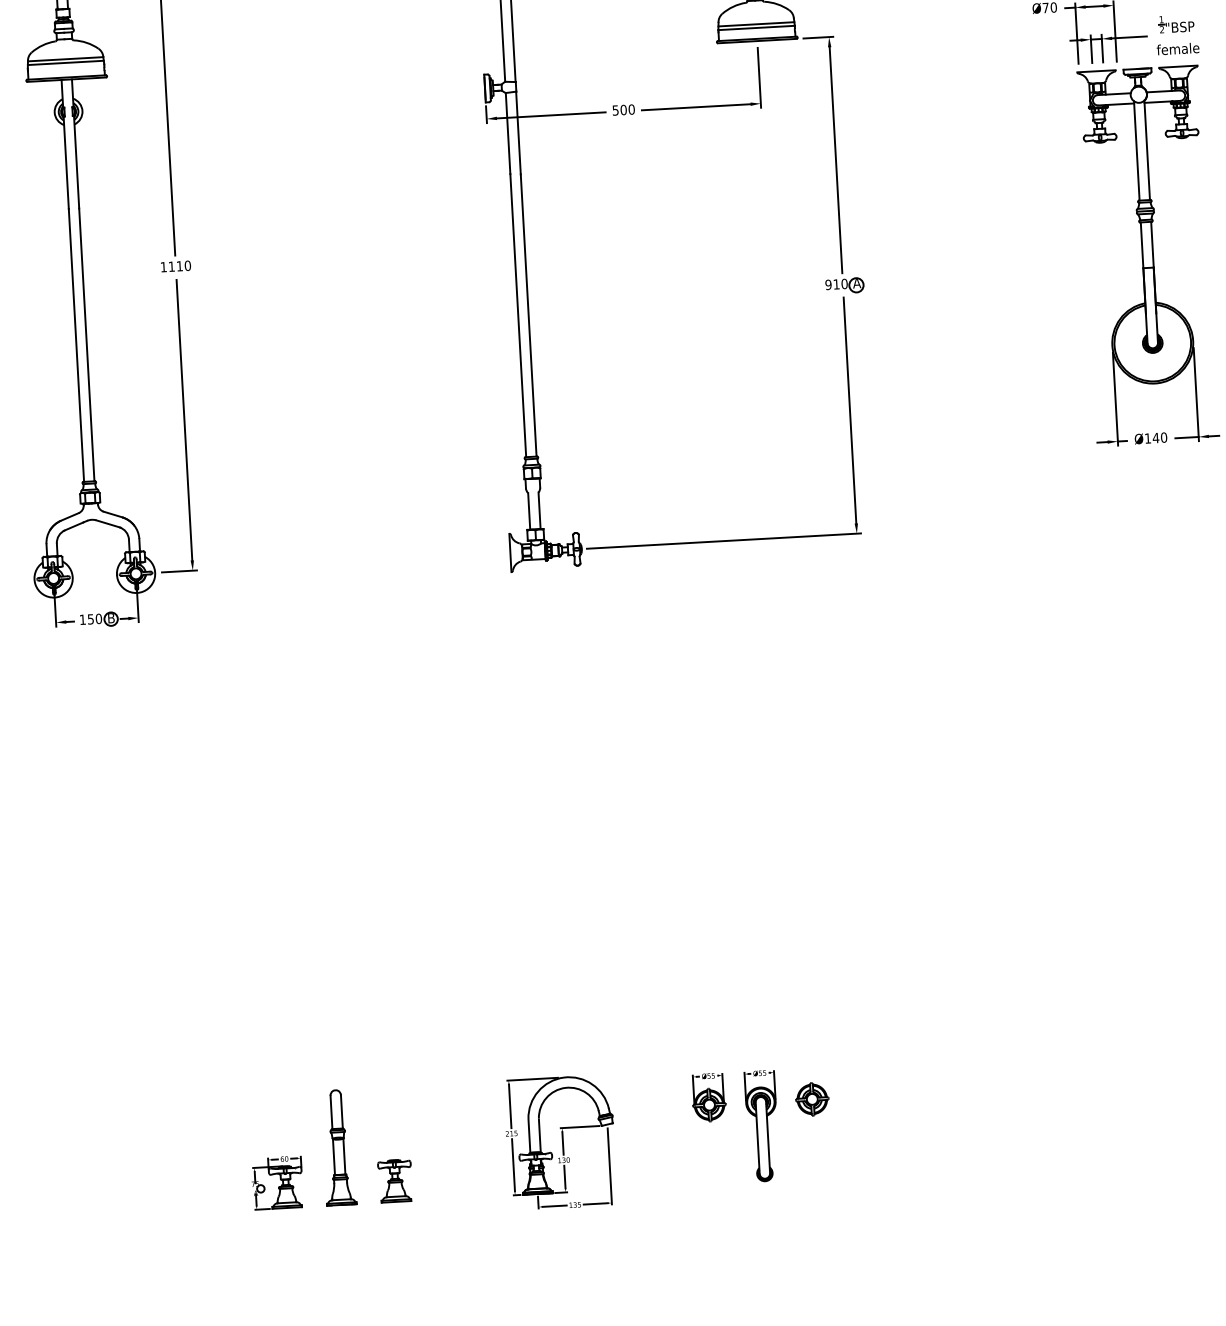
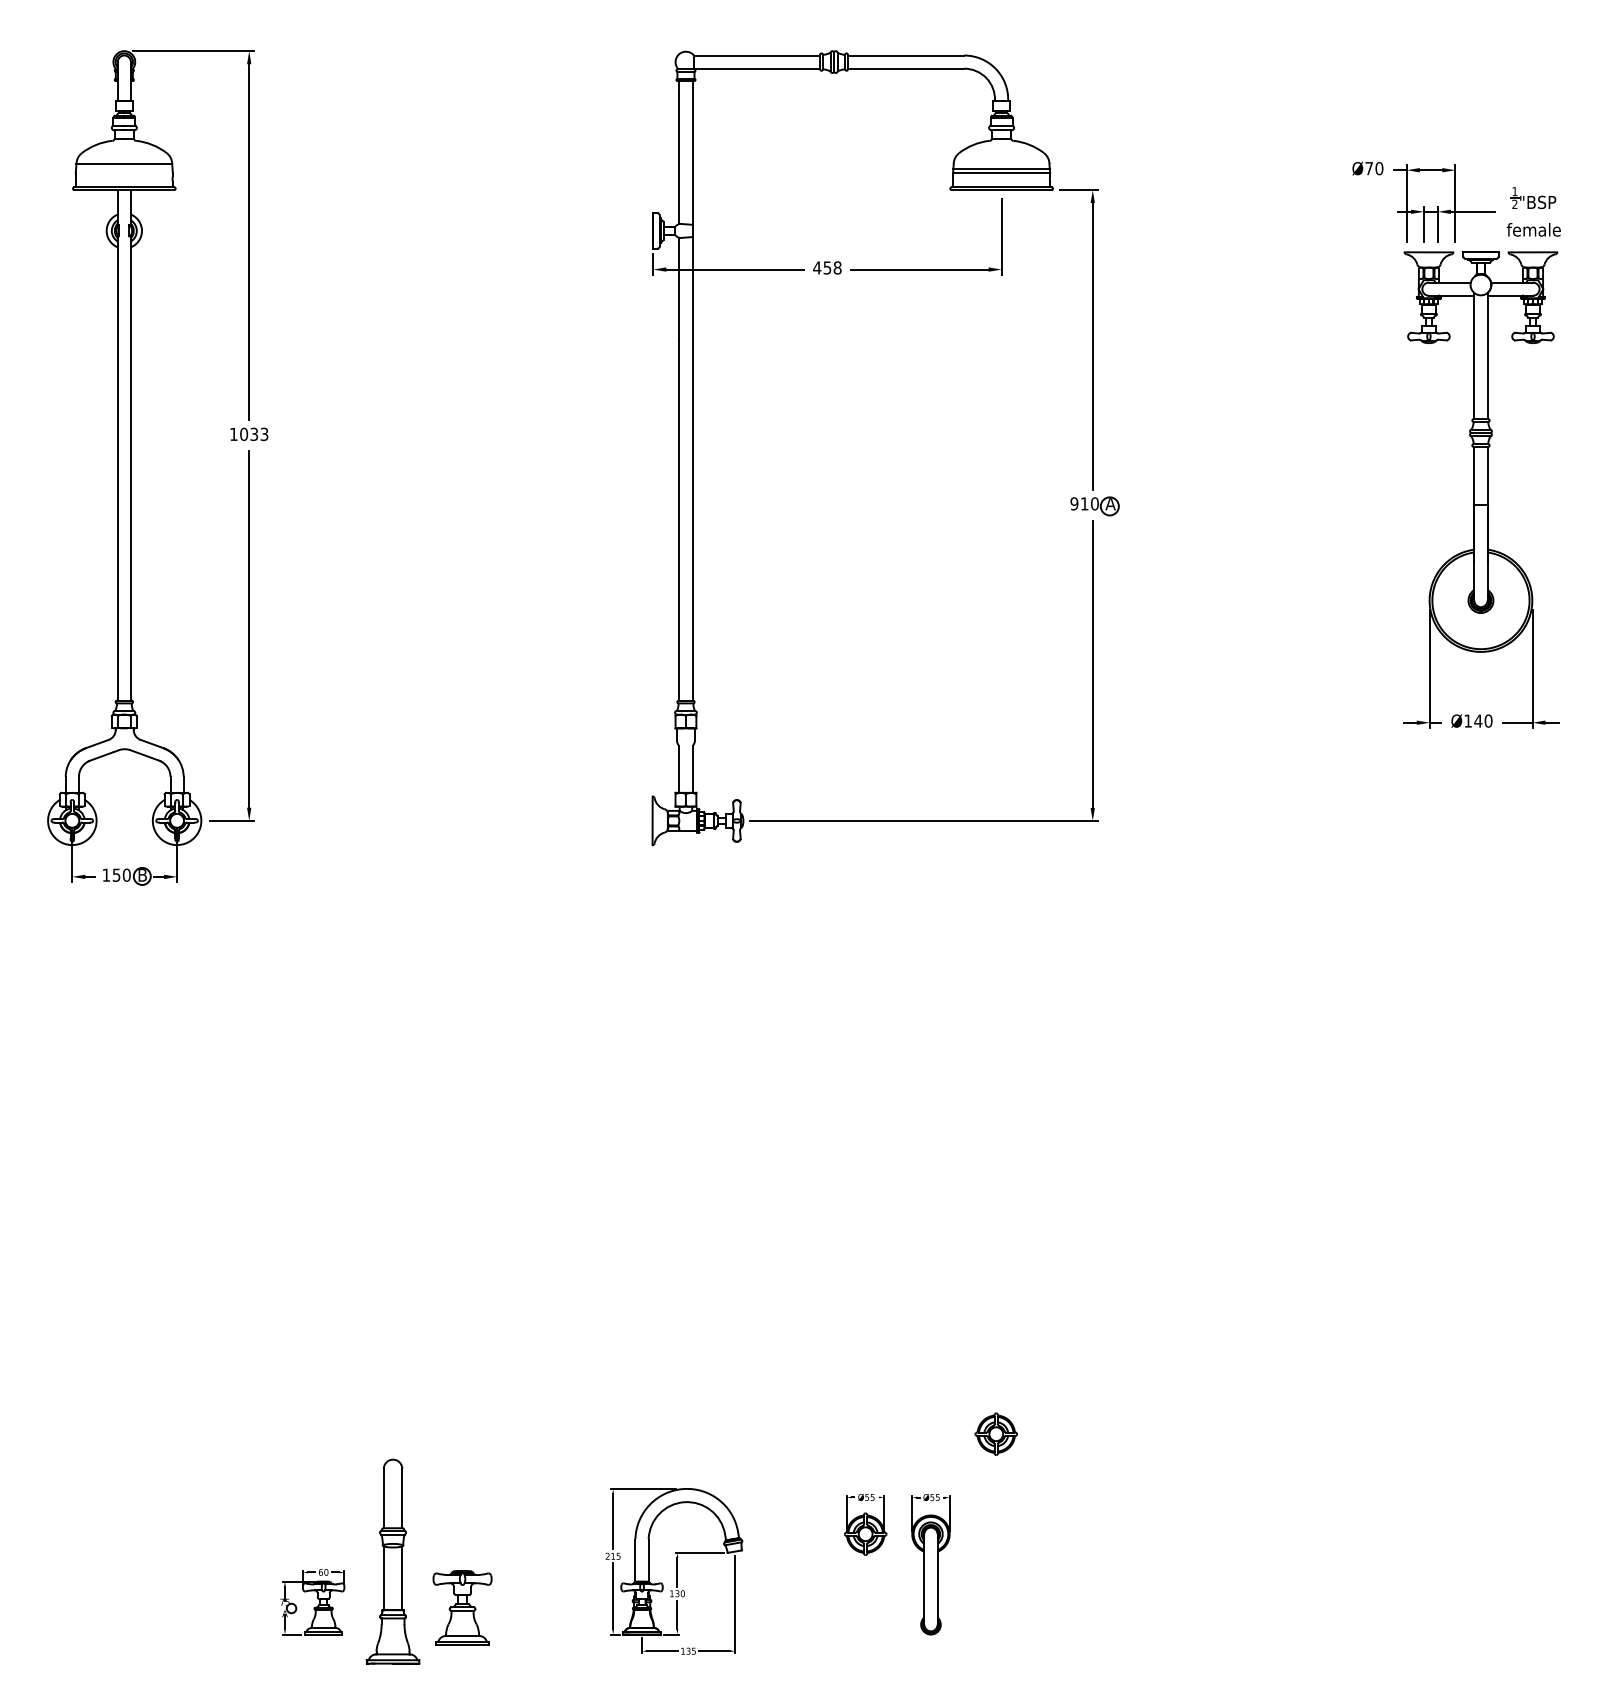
line: (65, 62) -> (124, 168), removed
text: (623, 109) -> (827, 267), 500 -> 458
text: (180, 266) -> (254, 434), 1110 -> 1033
part: (811, 1098) -> (995, 1433), moved
part: (338, 1147) -> (392, 1561), size x1.4
part: (394, 1180) -> (461, 1607), size x1.4

